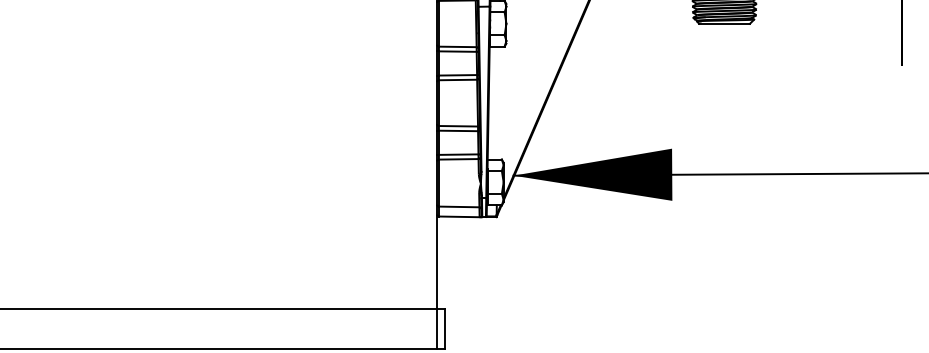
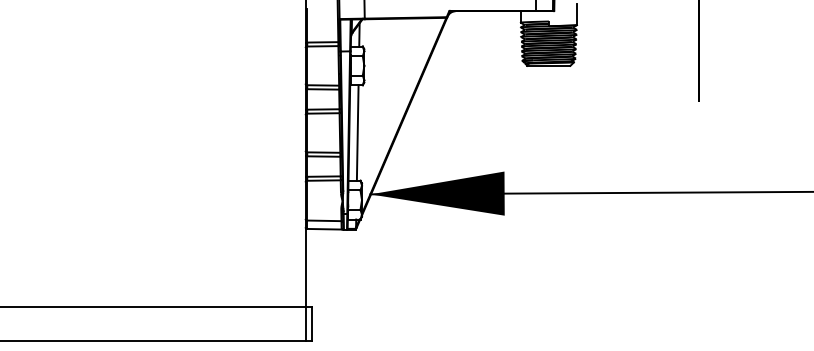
line: (498, 102) -> (357, 132), added

